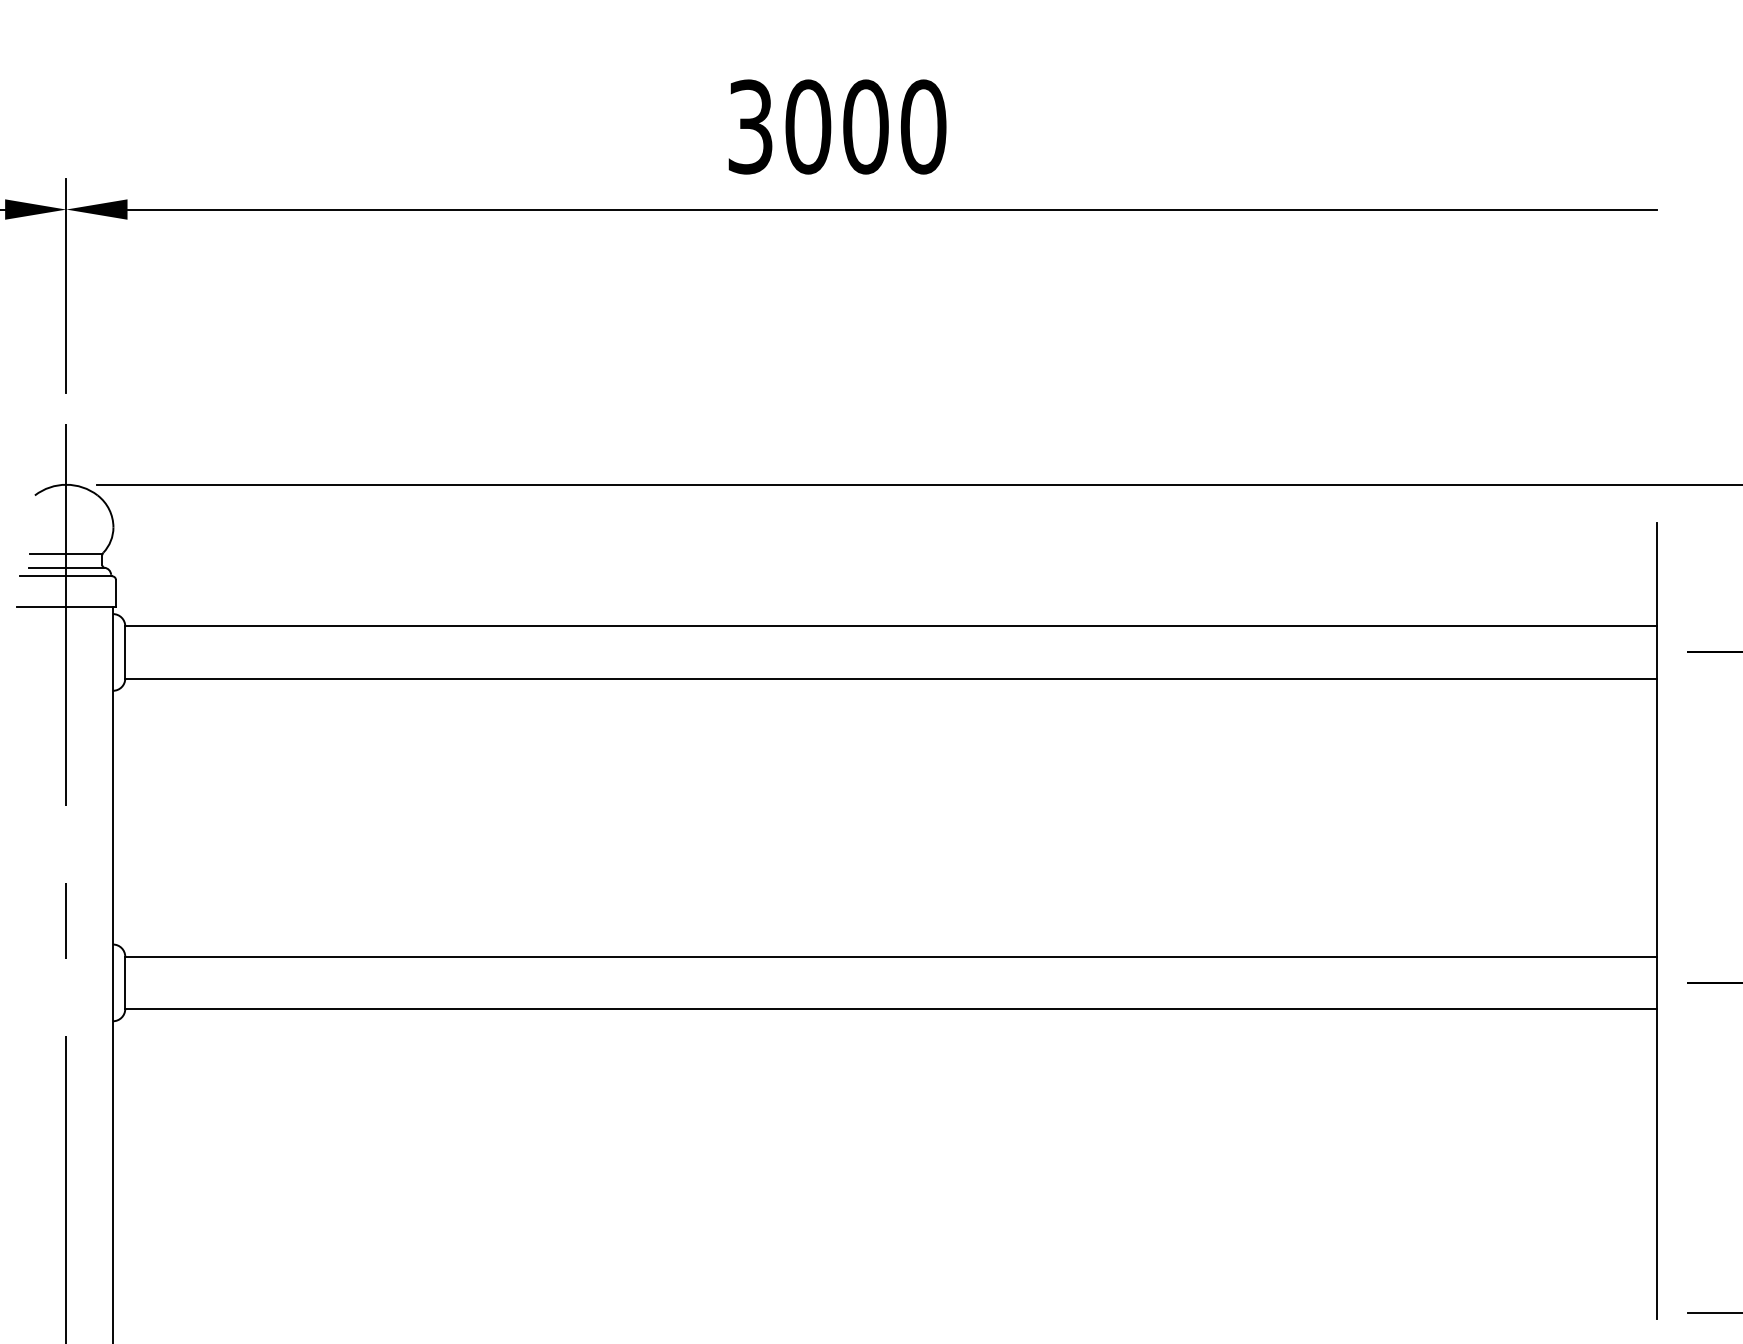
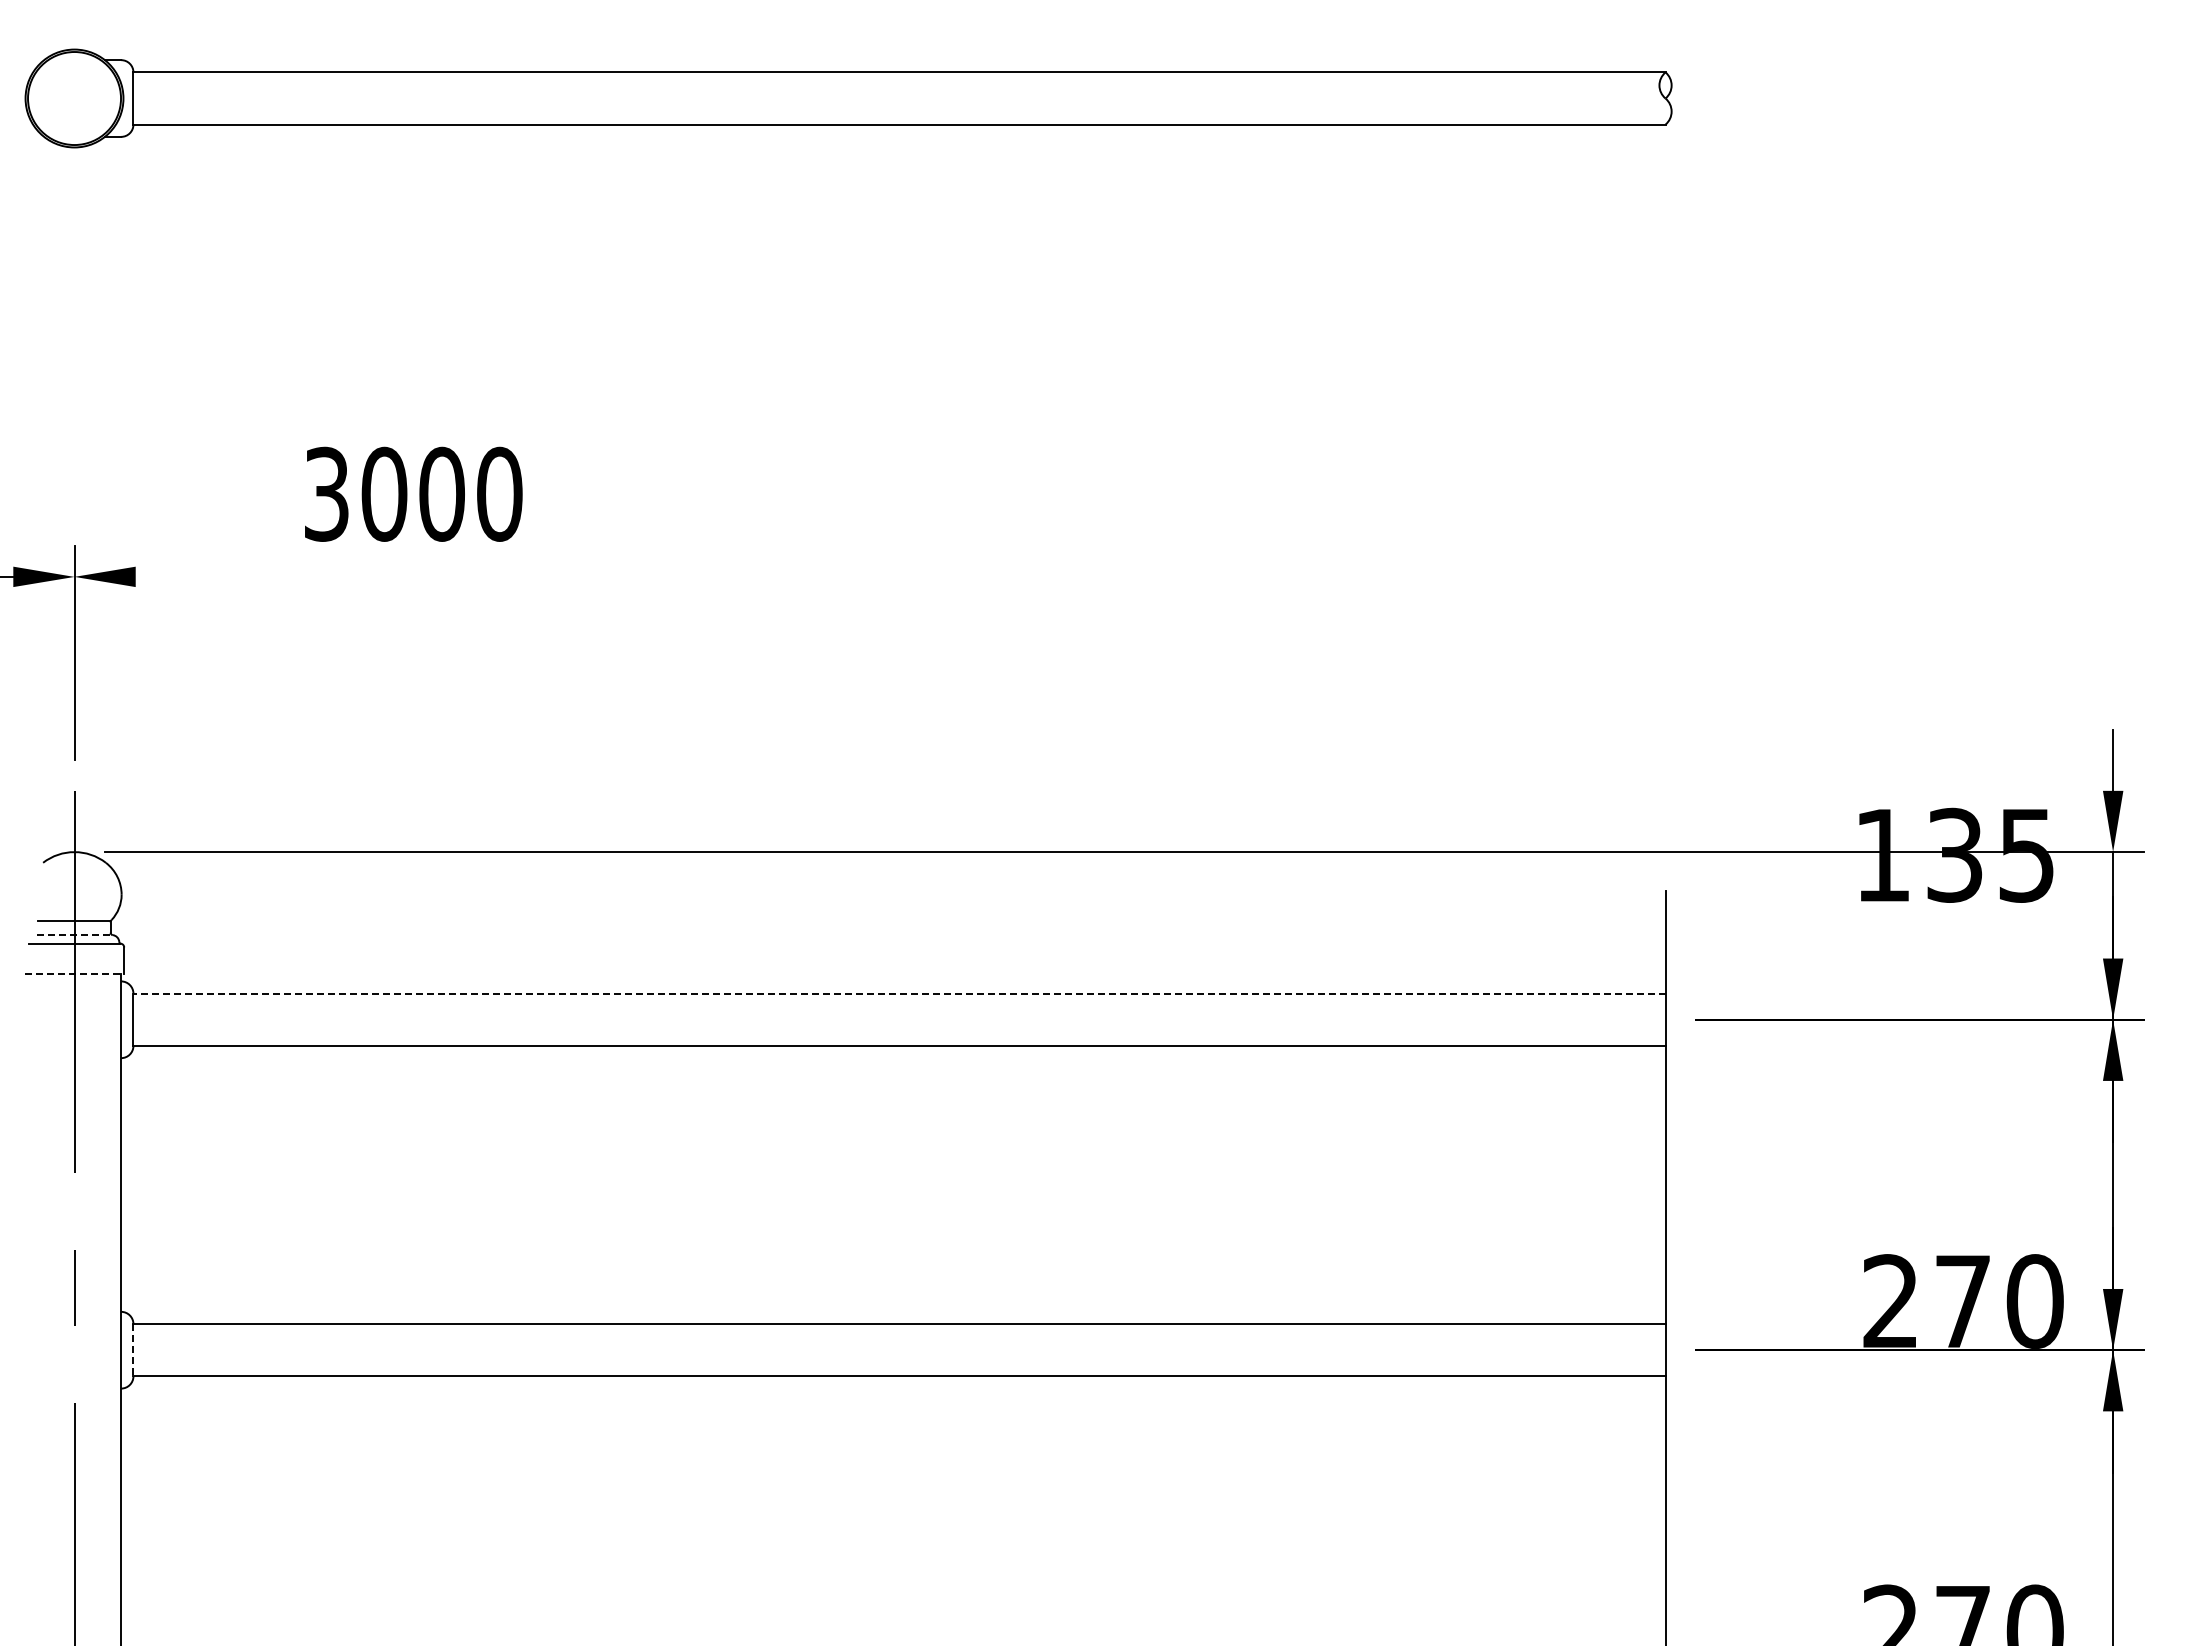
text: (837, 126) -> (413, 493), moved
line: (892, 209) -> (900, 576), removed
line: (66, 568) -> (74, 935), solid -> dashed
line: (66, 607) -> (74, 974), solid -> dashed
line: (891, 626) -> (899, 993), solid -> dashed
line: (125, 983) -> (133, 1350), solid -> dashed

